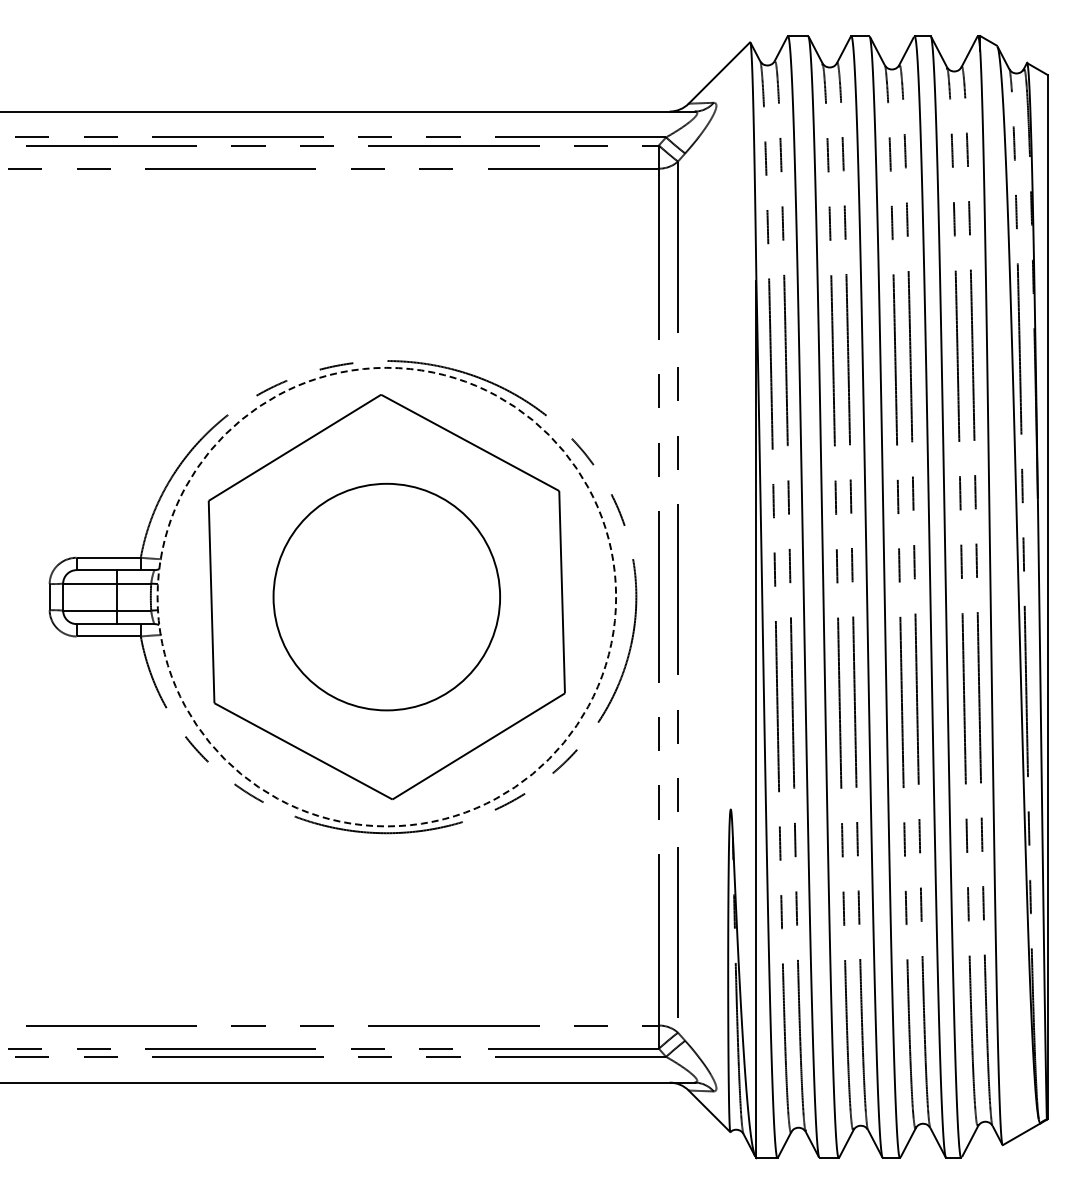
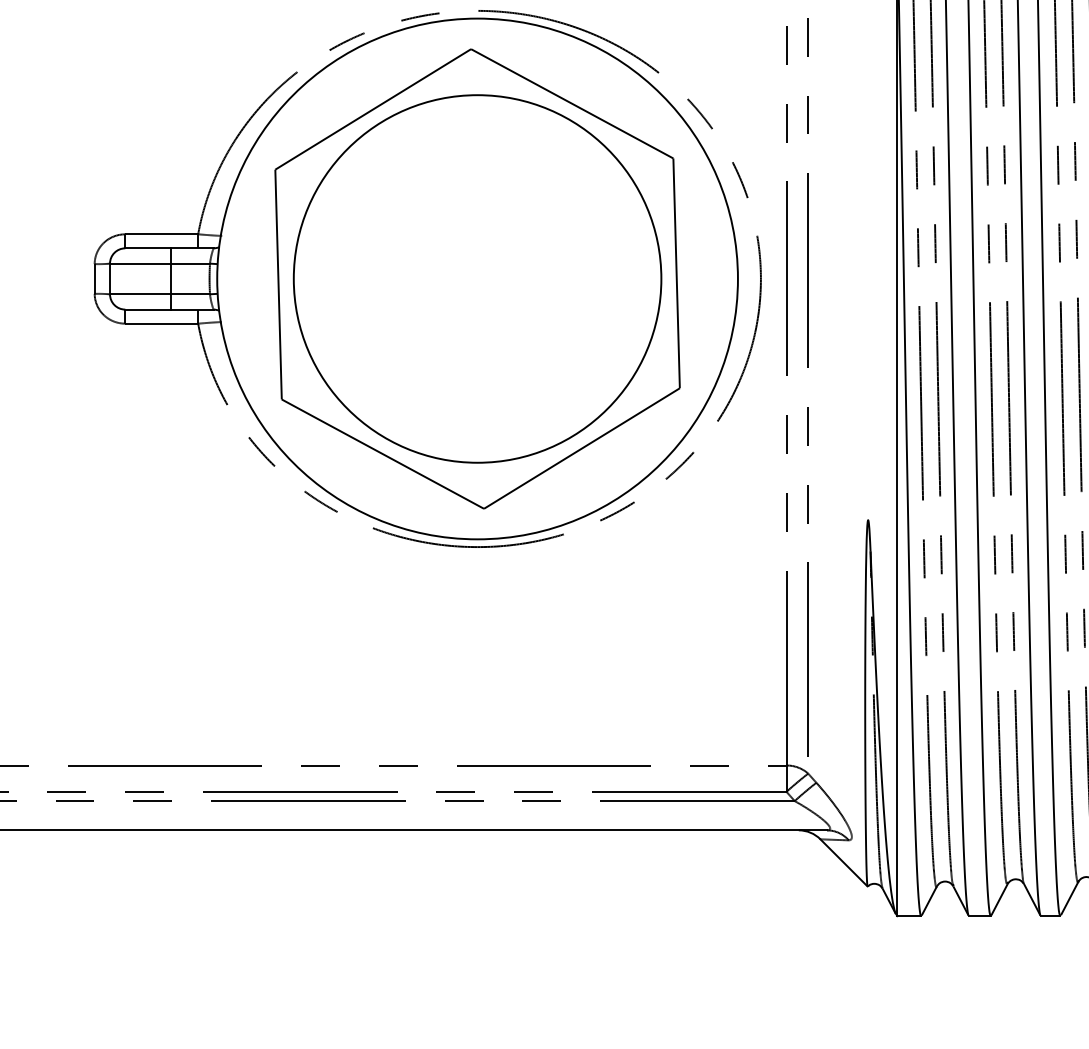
circle: (386, 596) -> (477, 278), dashed -> solid
circle: (386, 596) -> (477, 278), size x1.43

